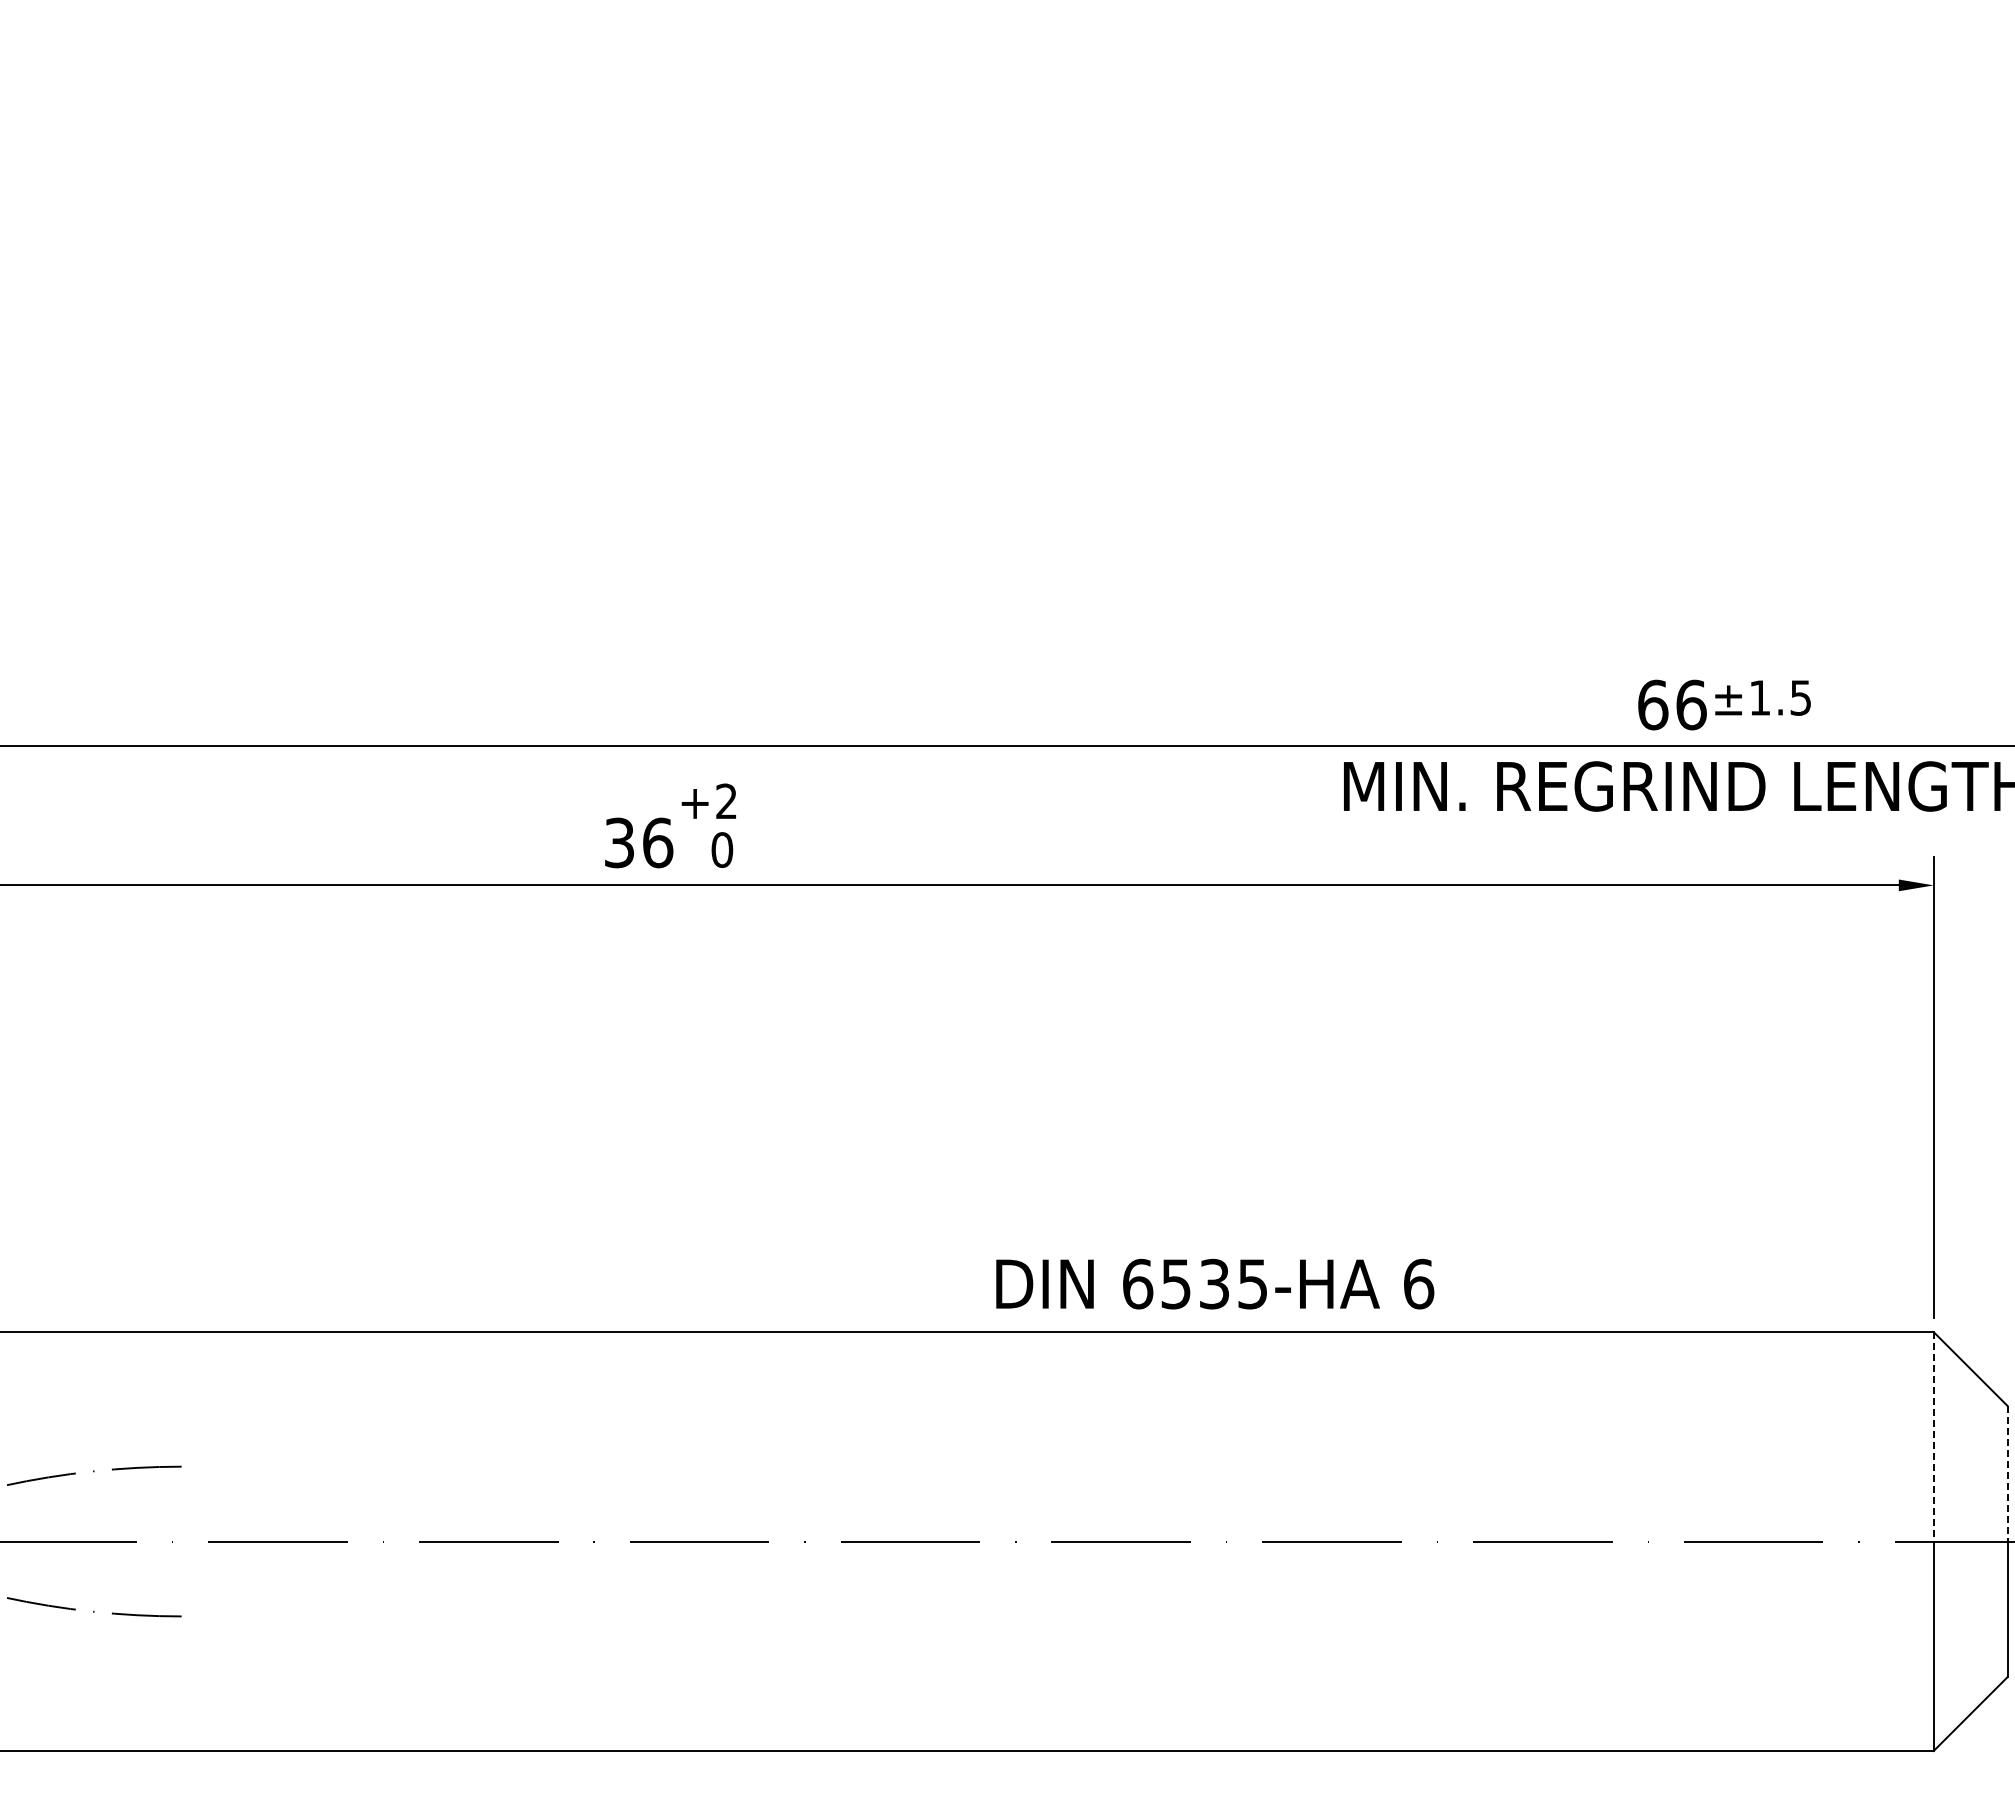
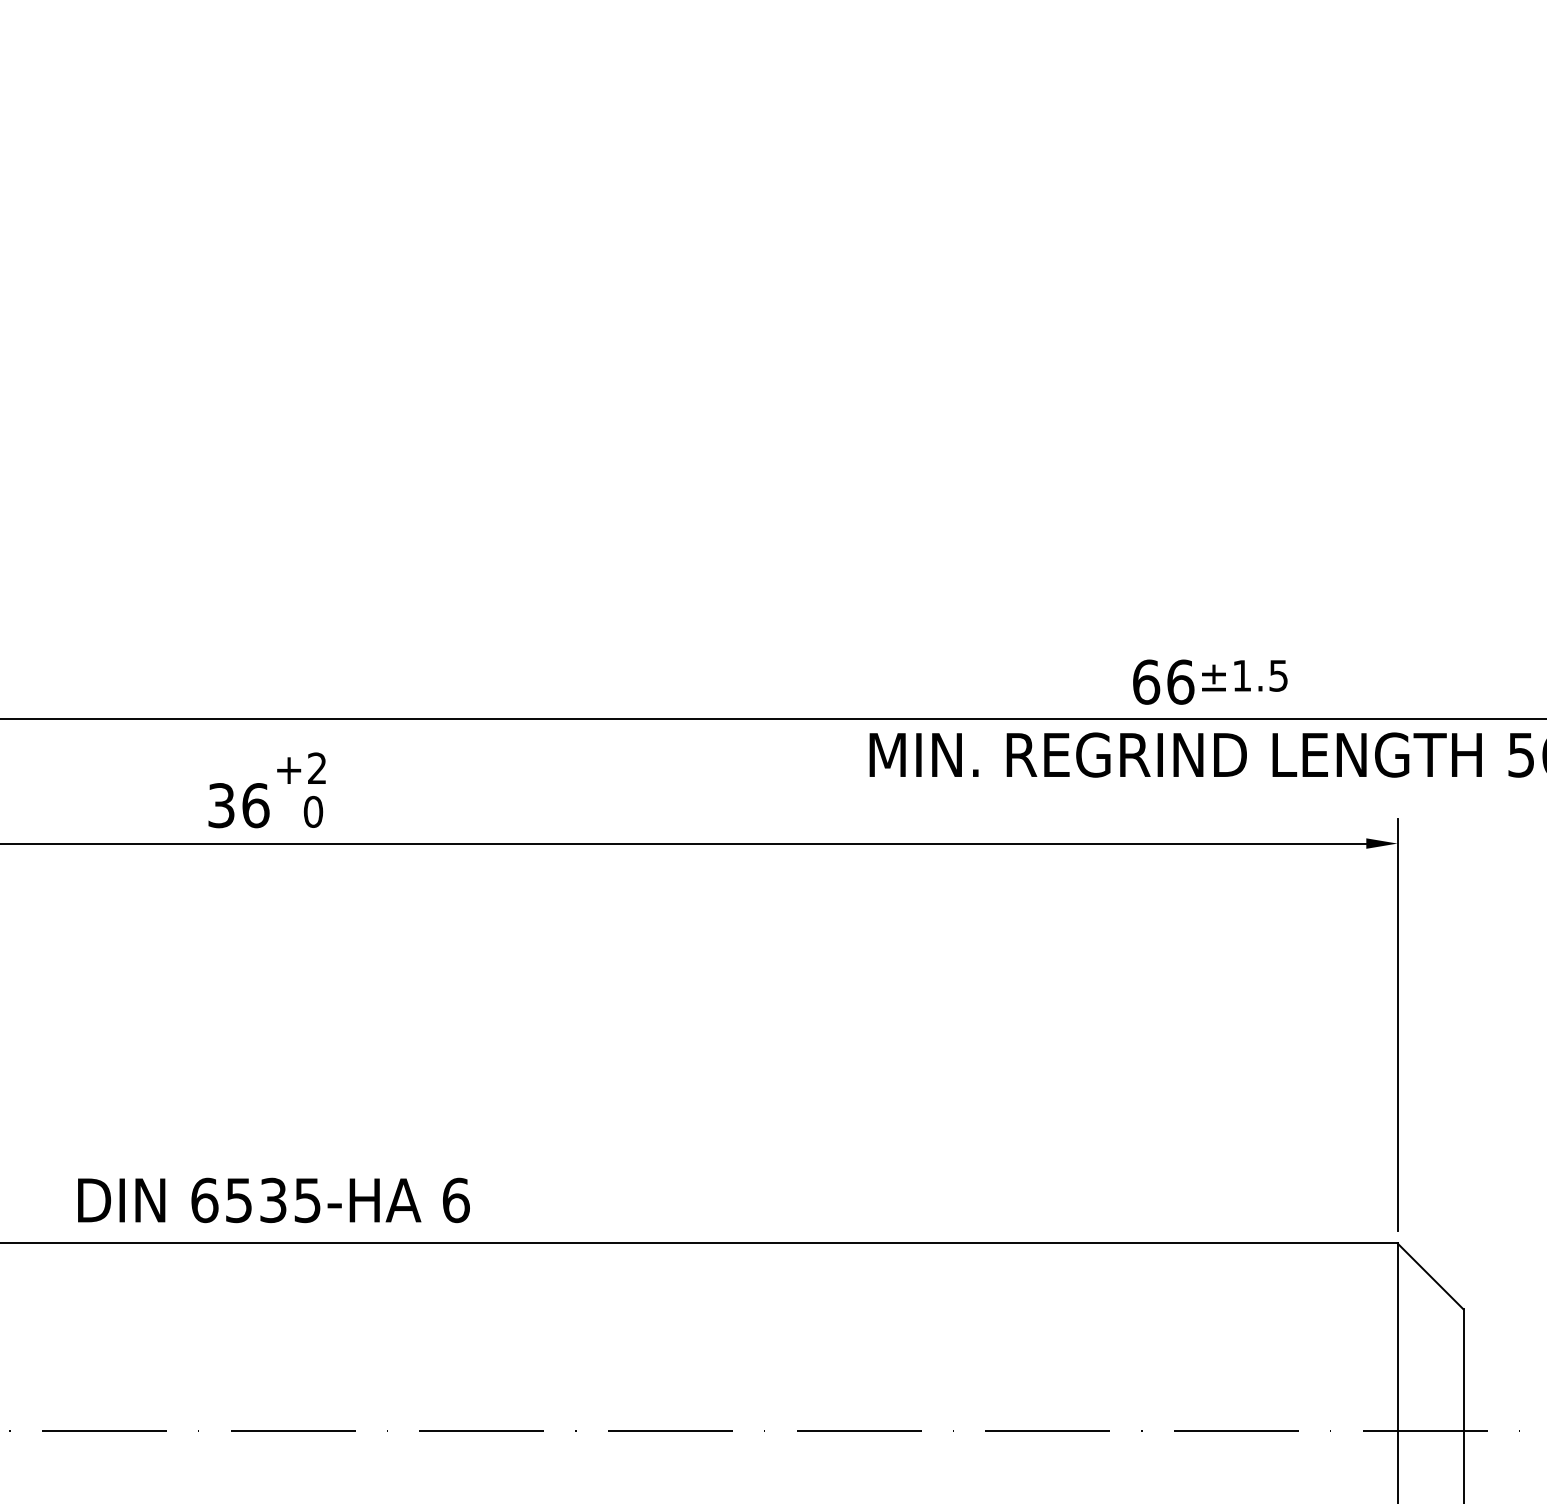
text: (1215, 1283) -> (274, 1199), moved
line: (1933, 1436) -> (1397, 1336), dashed -> solid
line: (2007, 1473) -> (1463, 1369), dashed -> solid

